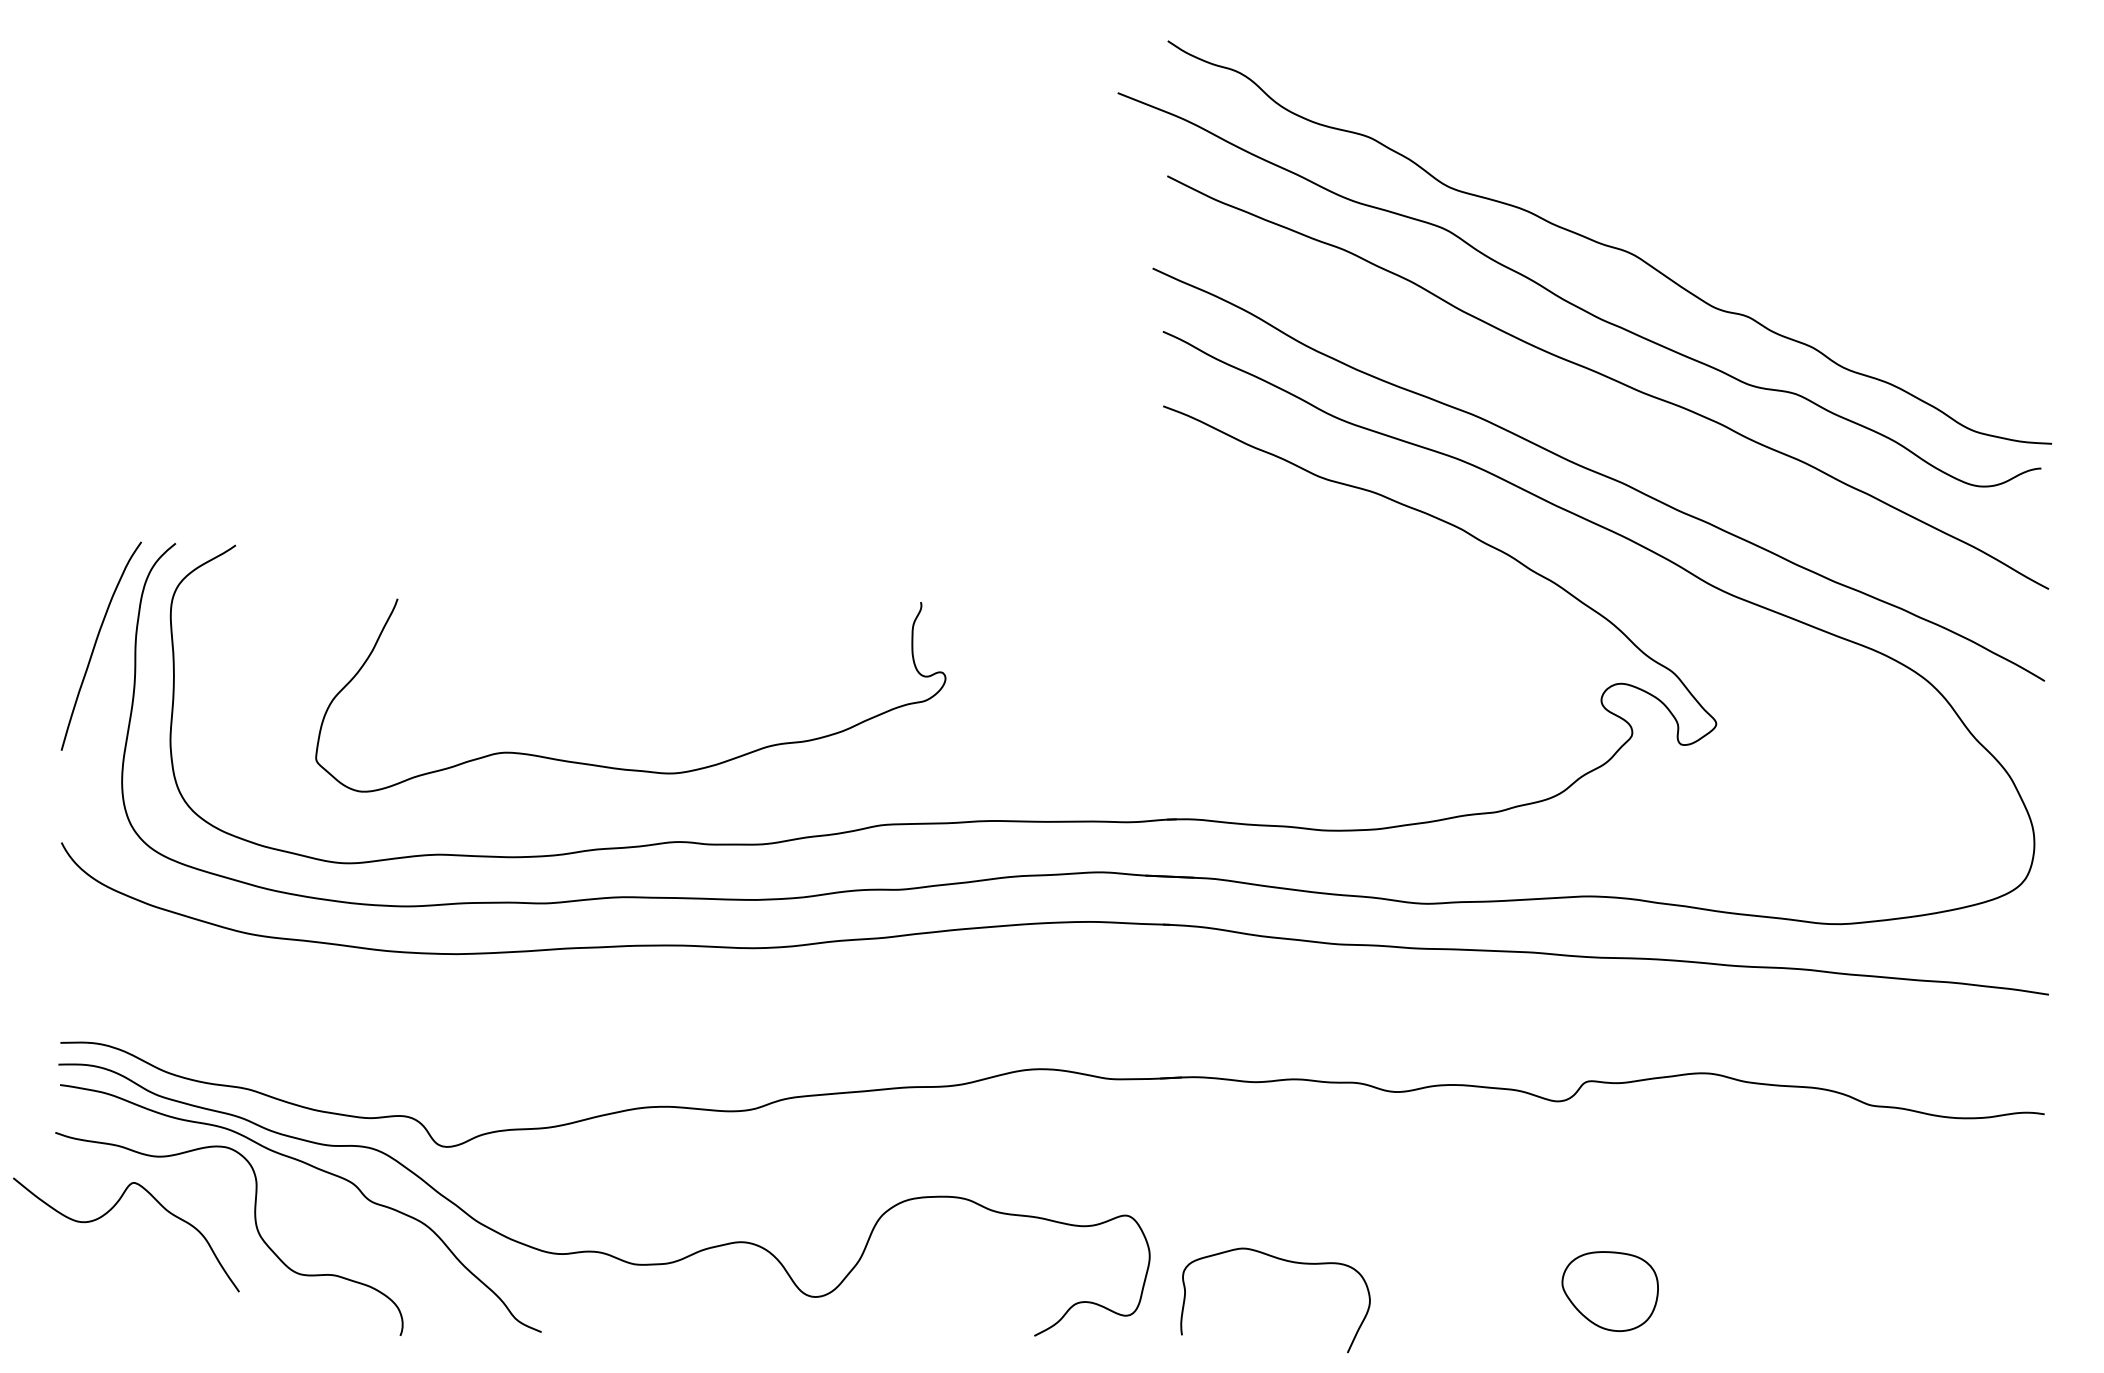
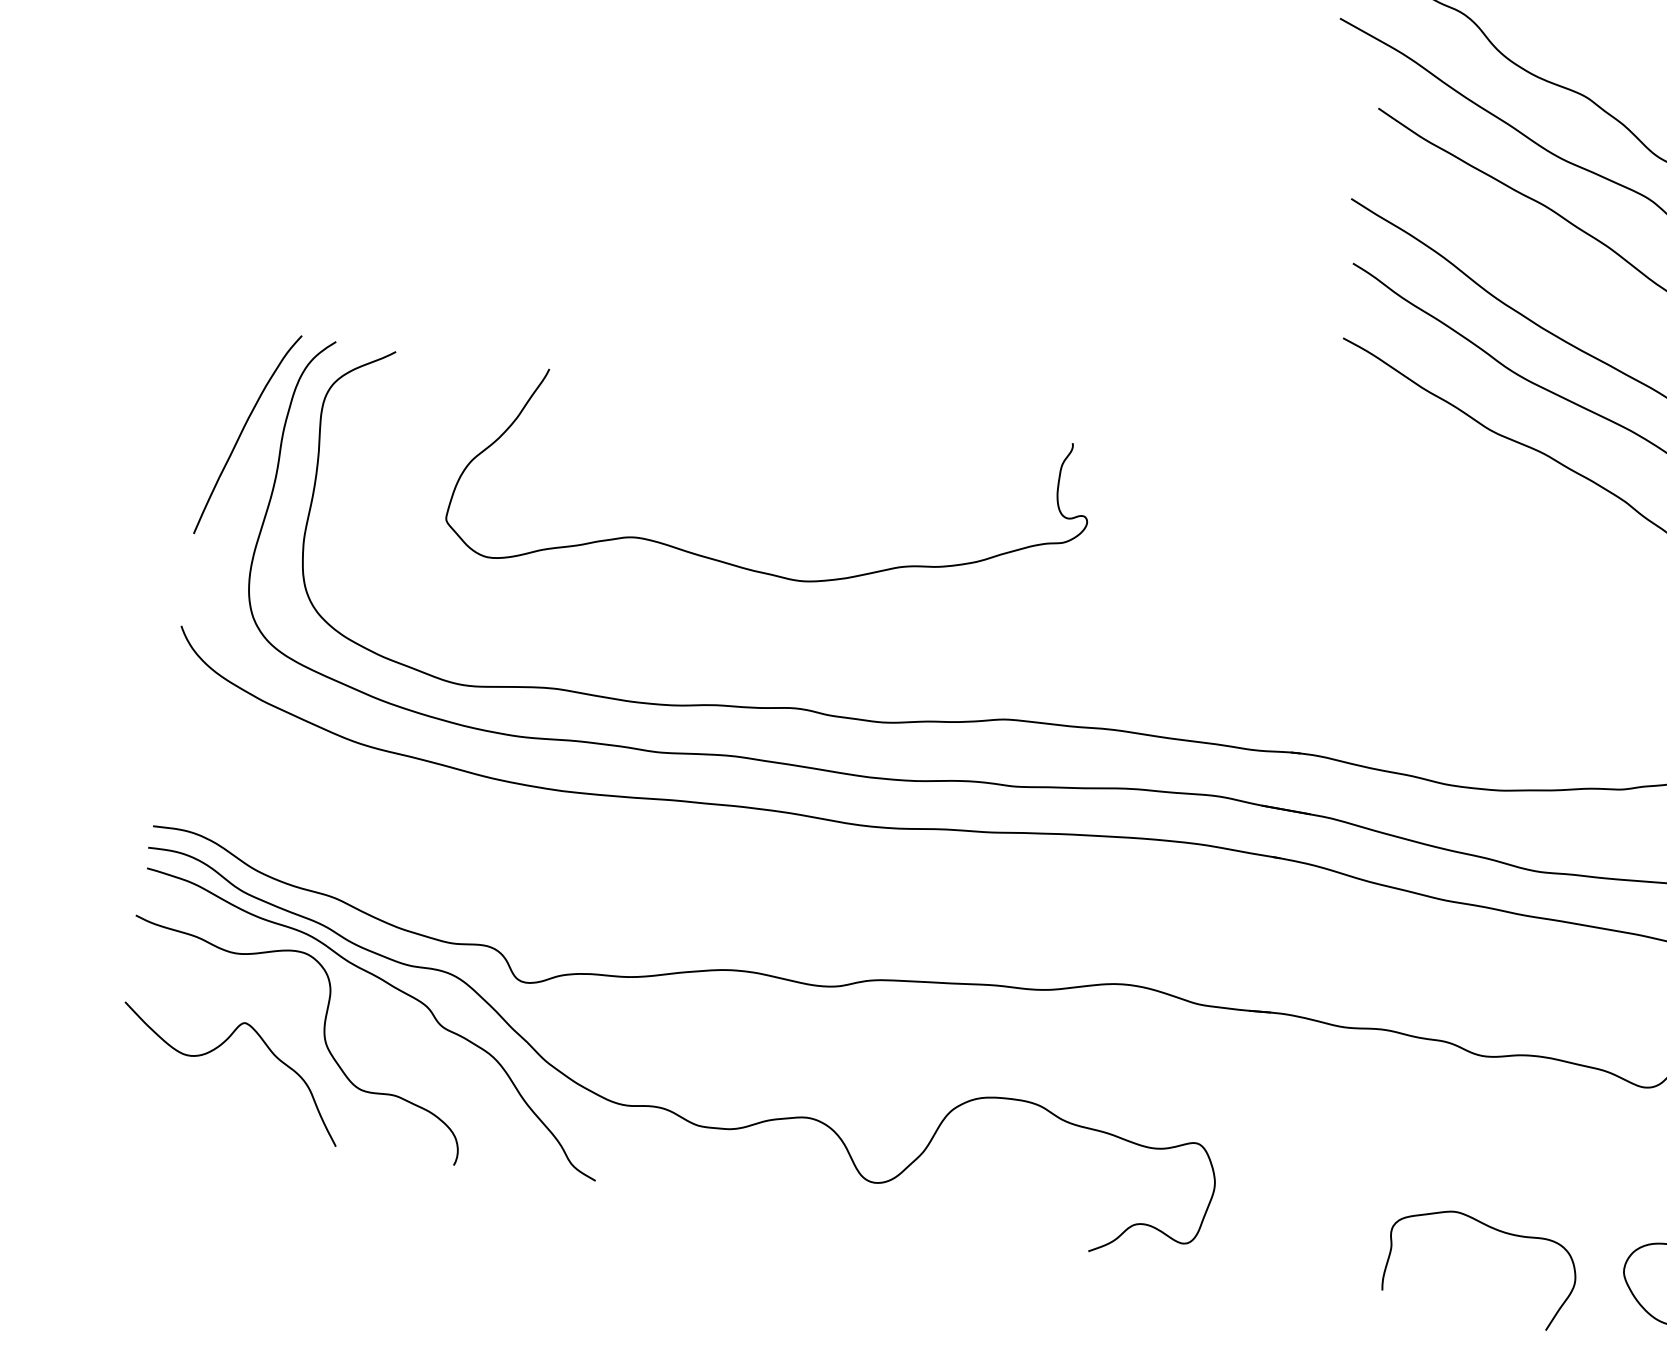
curve: (617, 767) -> (746, 567), moved
curve: (110, 1211) -> (217, 1048), moved
curve: (1285, 1261) -> (1495, 1230), moved

